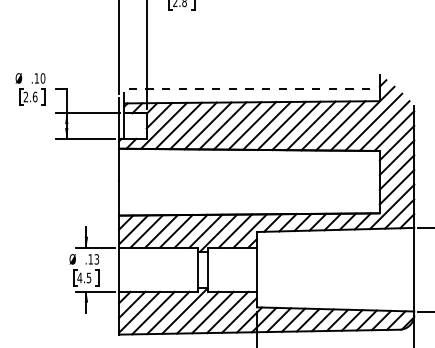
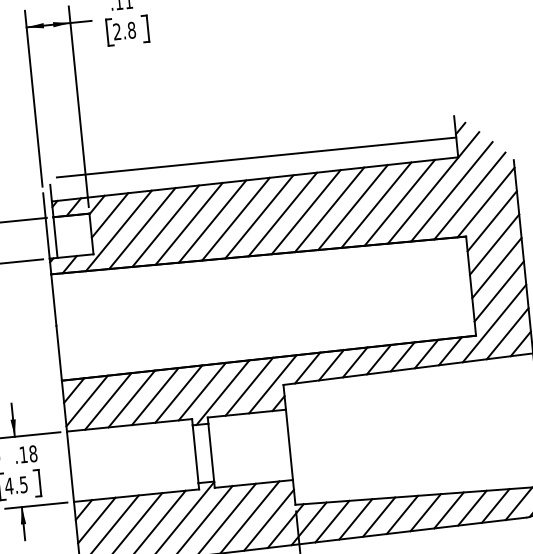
line: (254, 88) -> (256, 157), dashed -> solid
text: (96, 259) -> (32, 454), .13 -> .18

